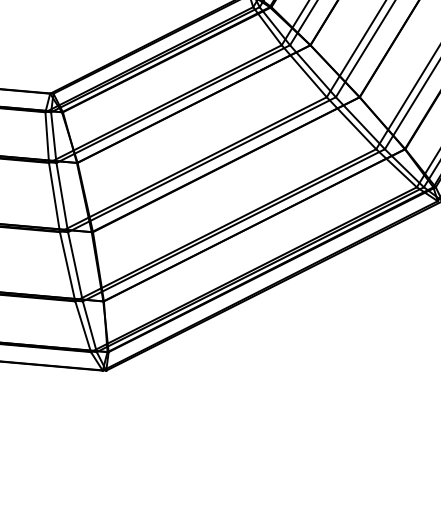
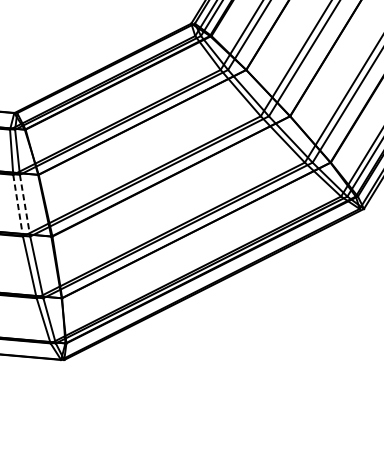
line: (54, 198) -> (18, 206), solid -> dashed
line: (62, 198) -> (25, 206), solid -> dashed

